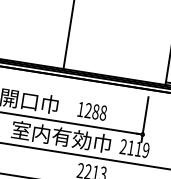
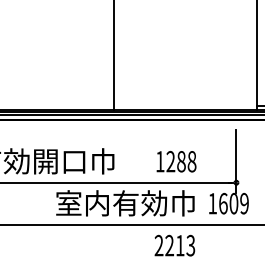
text: (92, 111) -> (176, 161), moved
text: (131, 147) -> (223, 203), 2119 -> 1609

